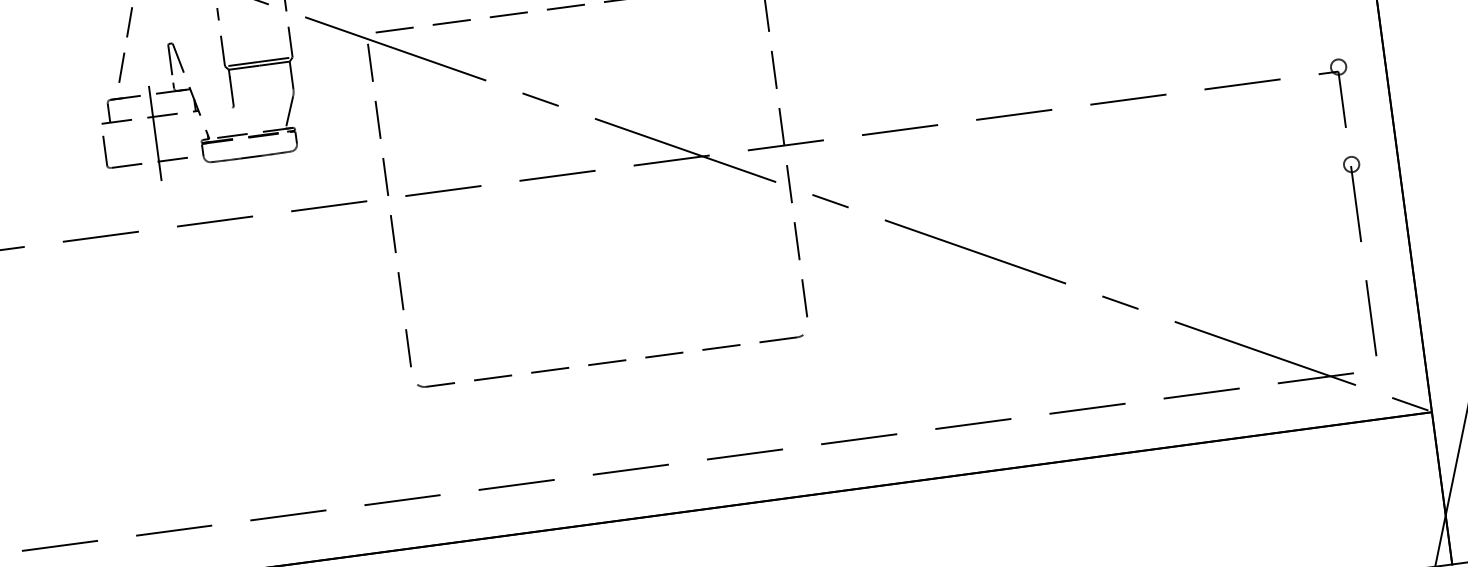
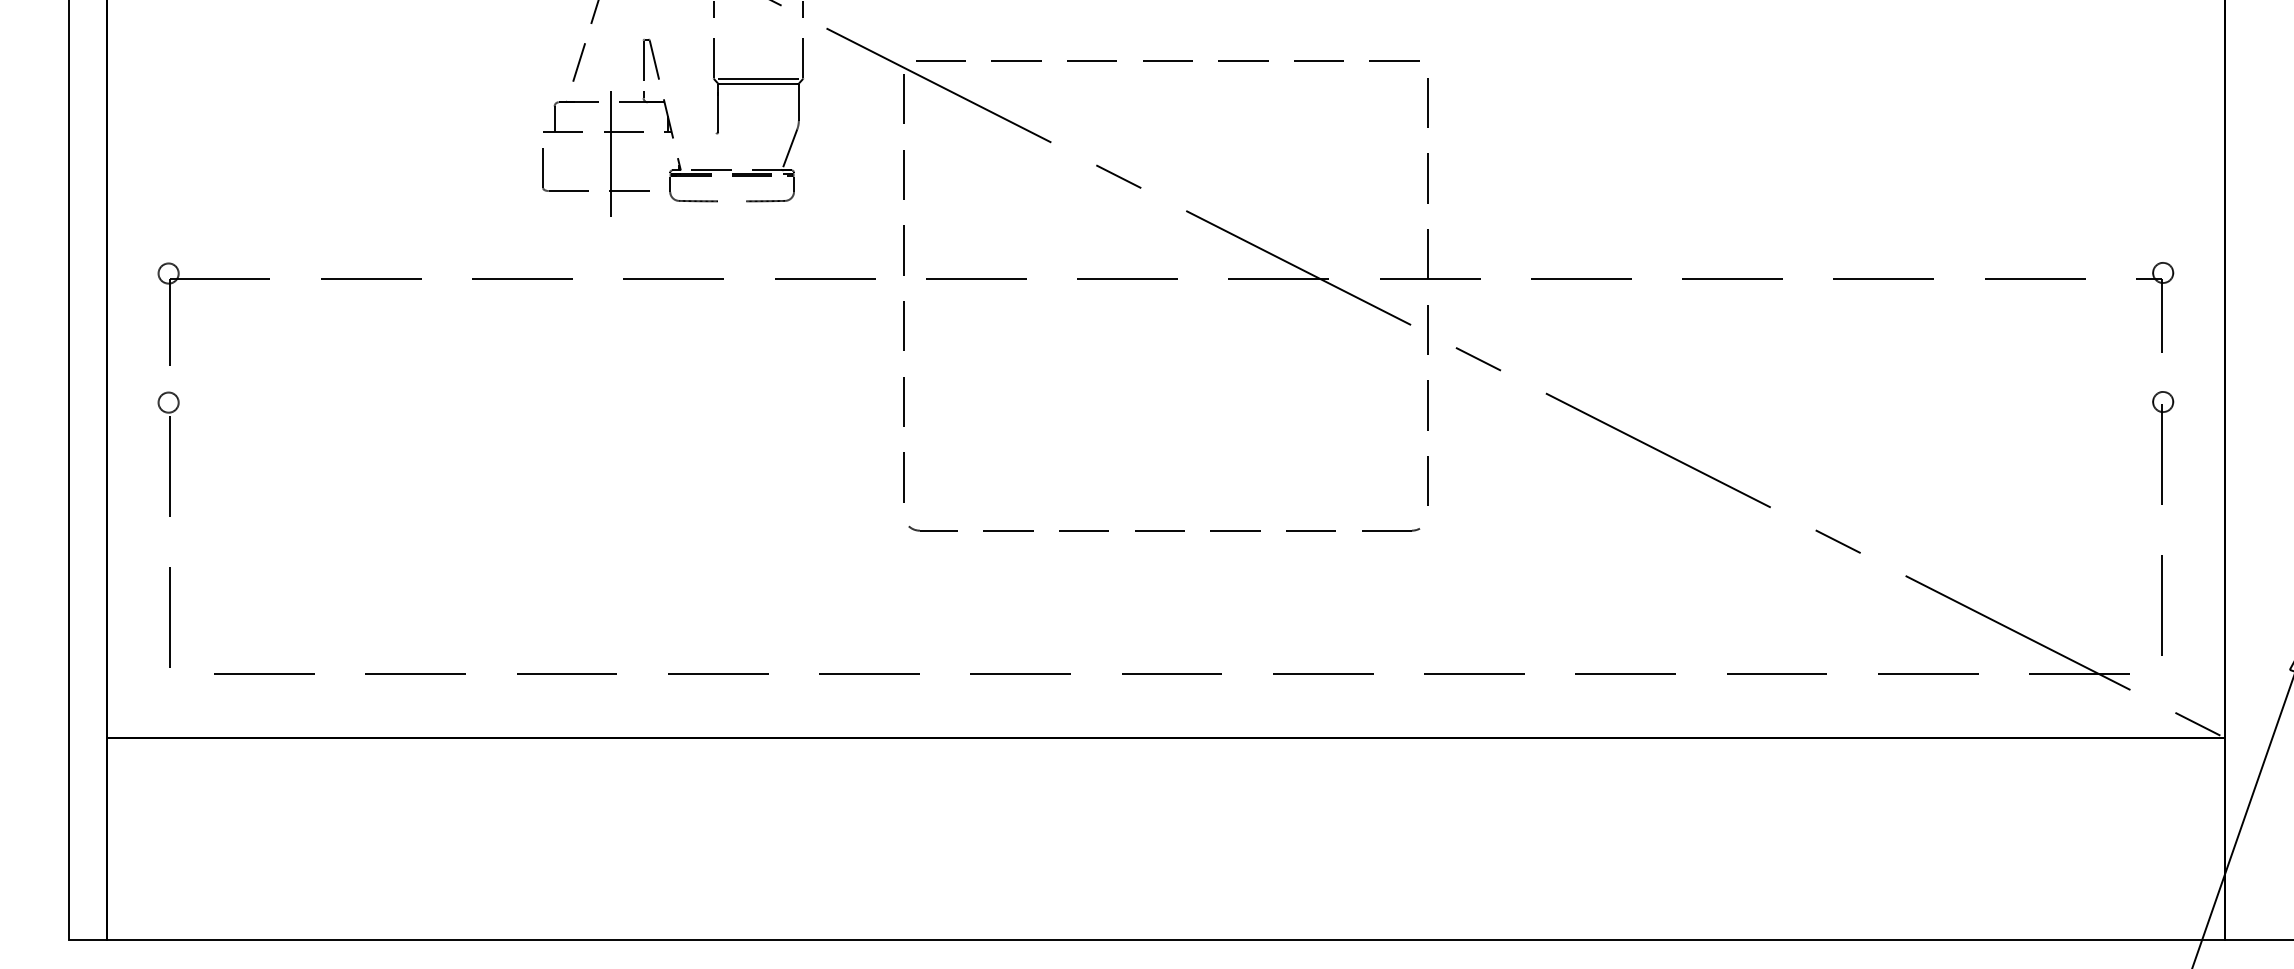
line: (251, 157) -> (732, 201), removed

